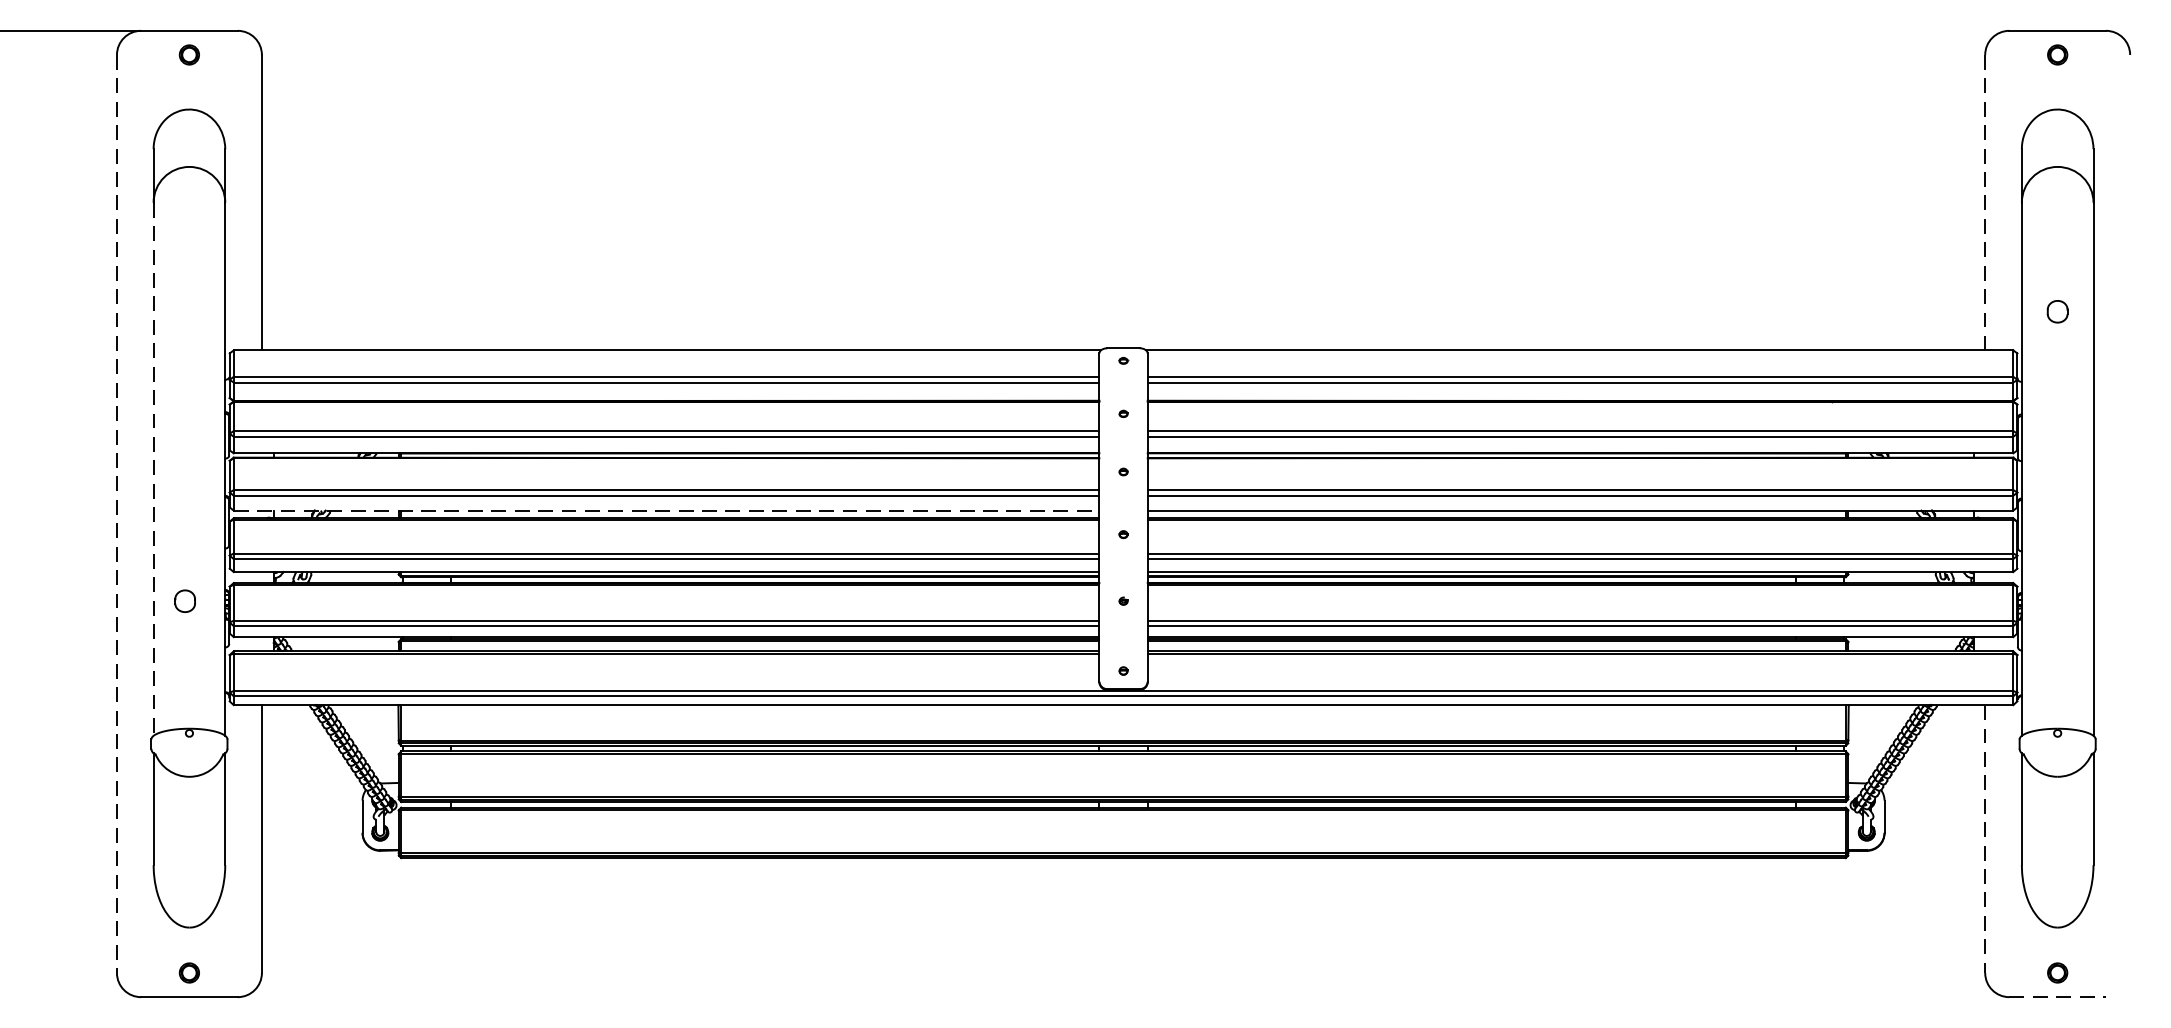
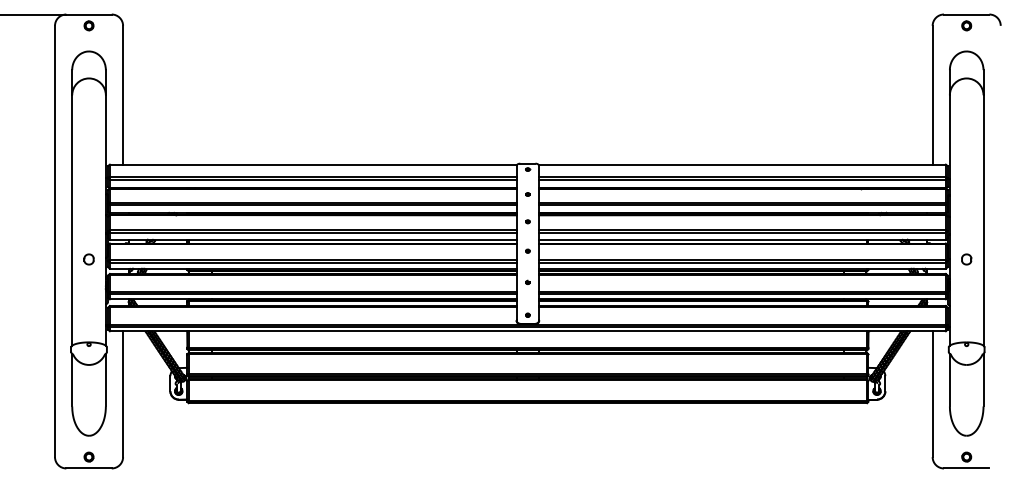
line: (1984, 203) -> (932, 95), dashed -> solid
part: (2057, 311) -> (966, 259), moved
line: (154, 471) -> (72, 221), dashed -> solid
line: (667, 509) -> (313, 239), dashed -> solid
line: (118, 514) -> (55, 241), dashed -> solid
part: (183, 601) -> (88, 259), moved
line: (1984, 839) -> (932, 394), dashed -> solid
line: (2057, 997) -> (966, 468), dashed -> solid

